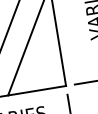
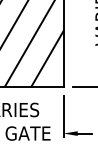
line: (45, 60) -> (47, 58), added

